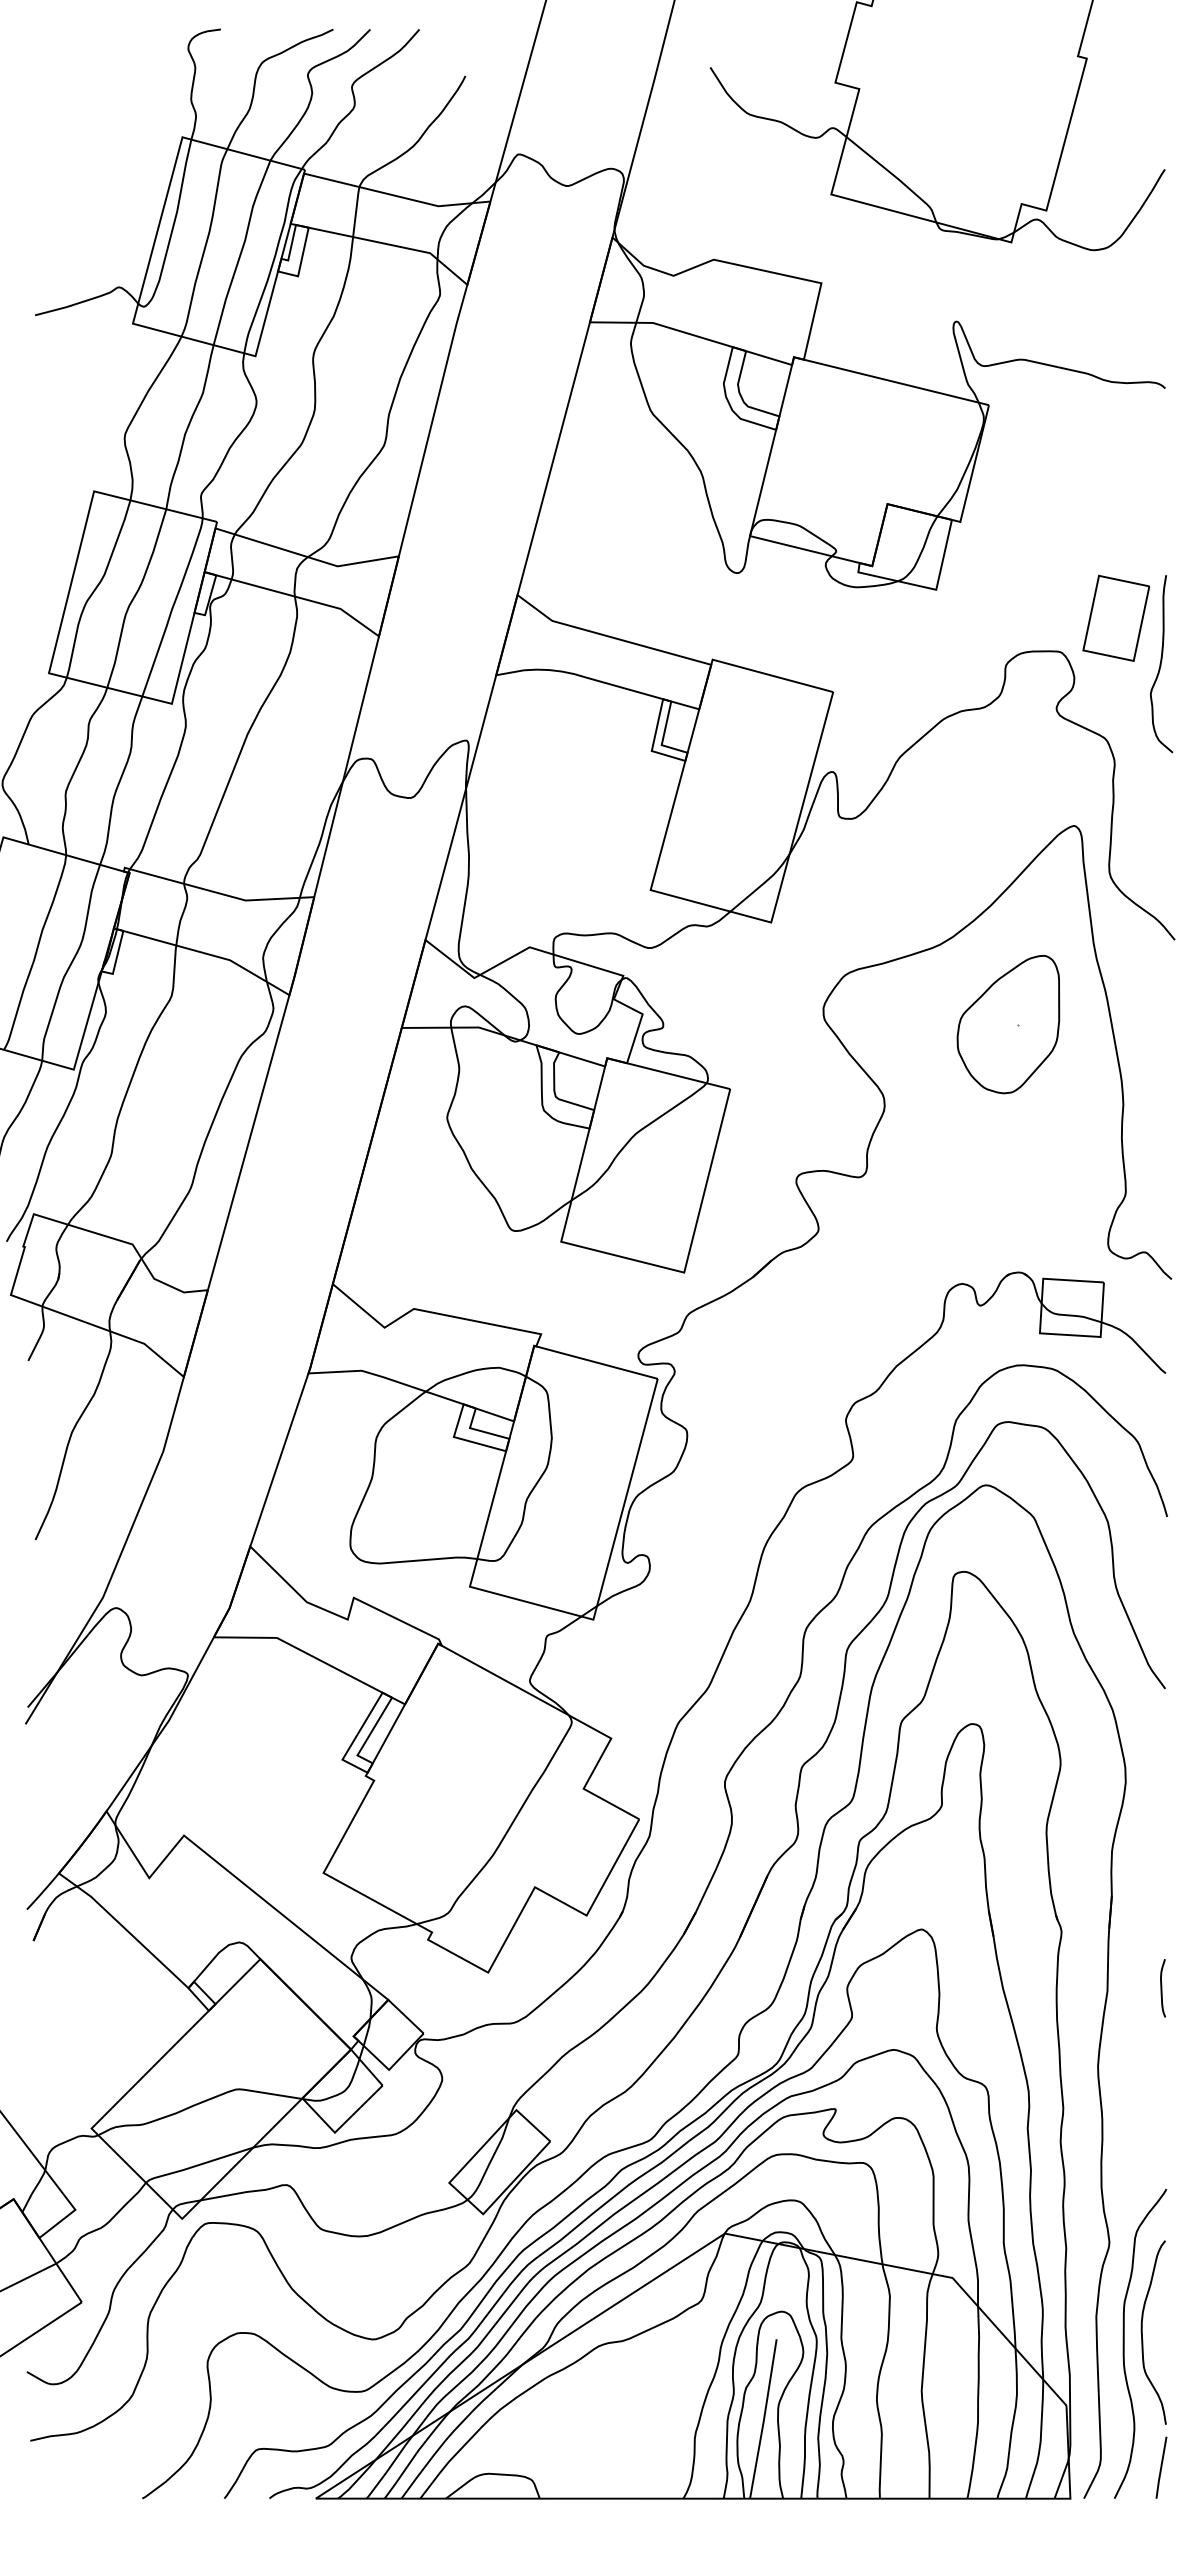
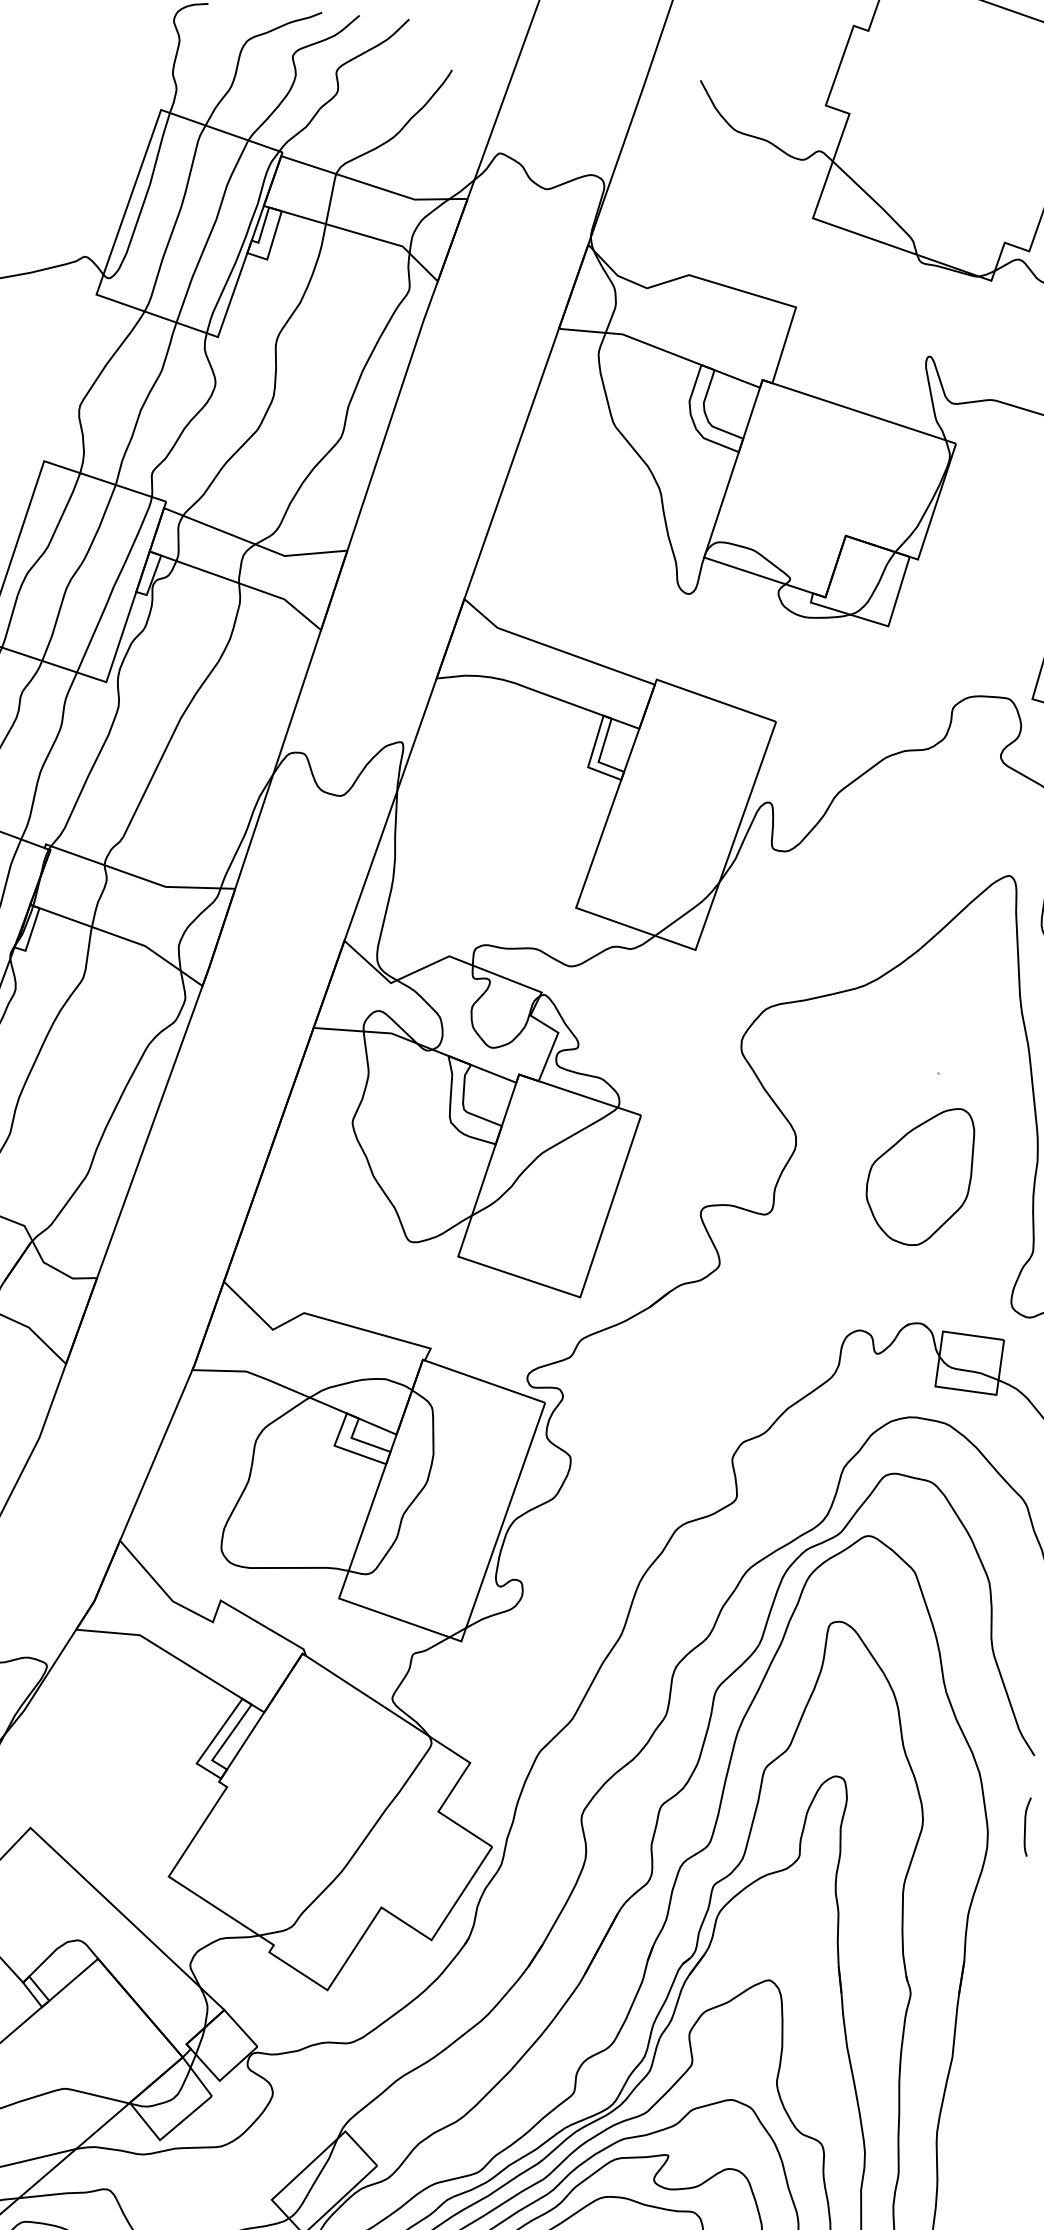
part: (1008, 1024) -> (919, 1175), moved
curve: (1162, 1988) -> (1026, 1827), moved

